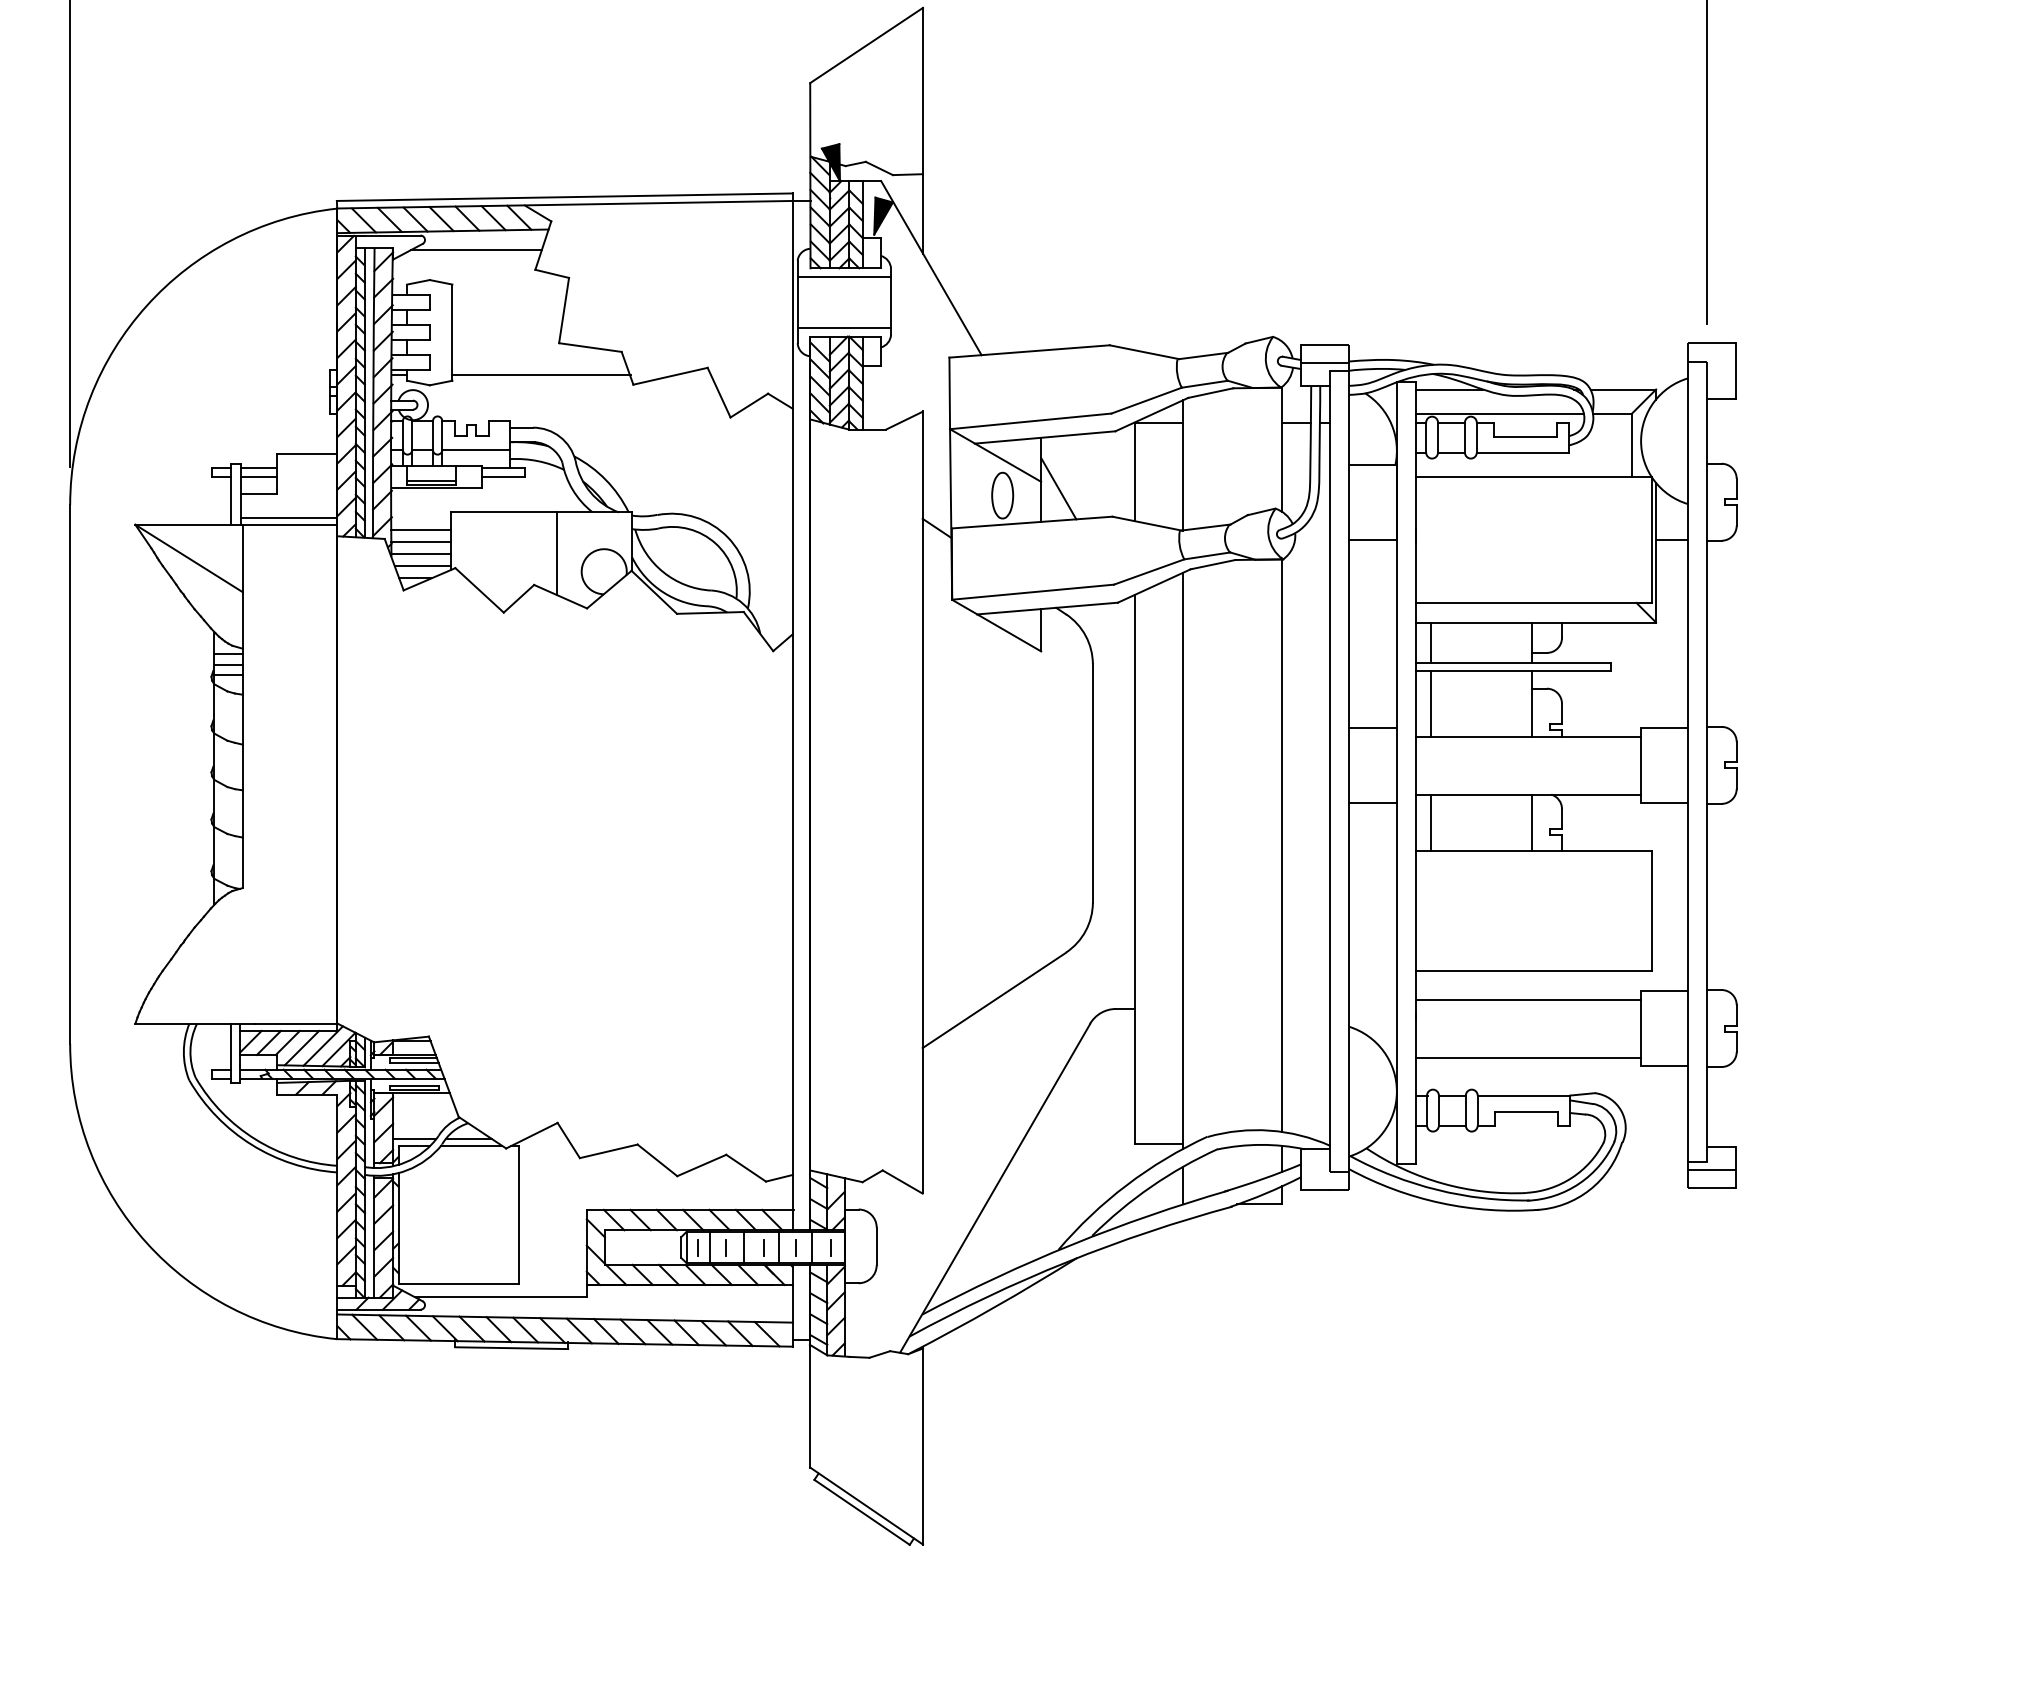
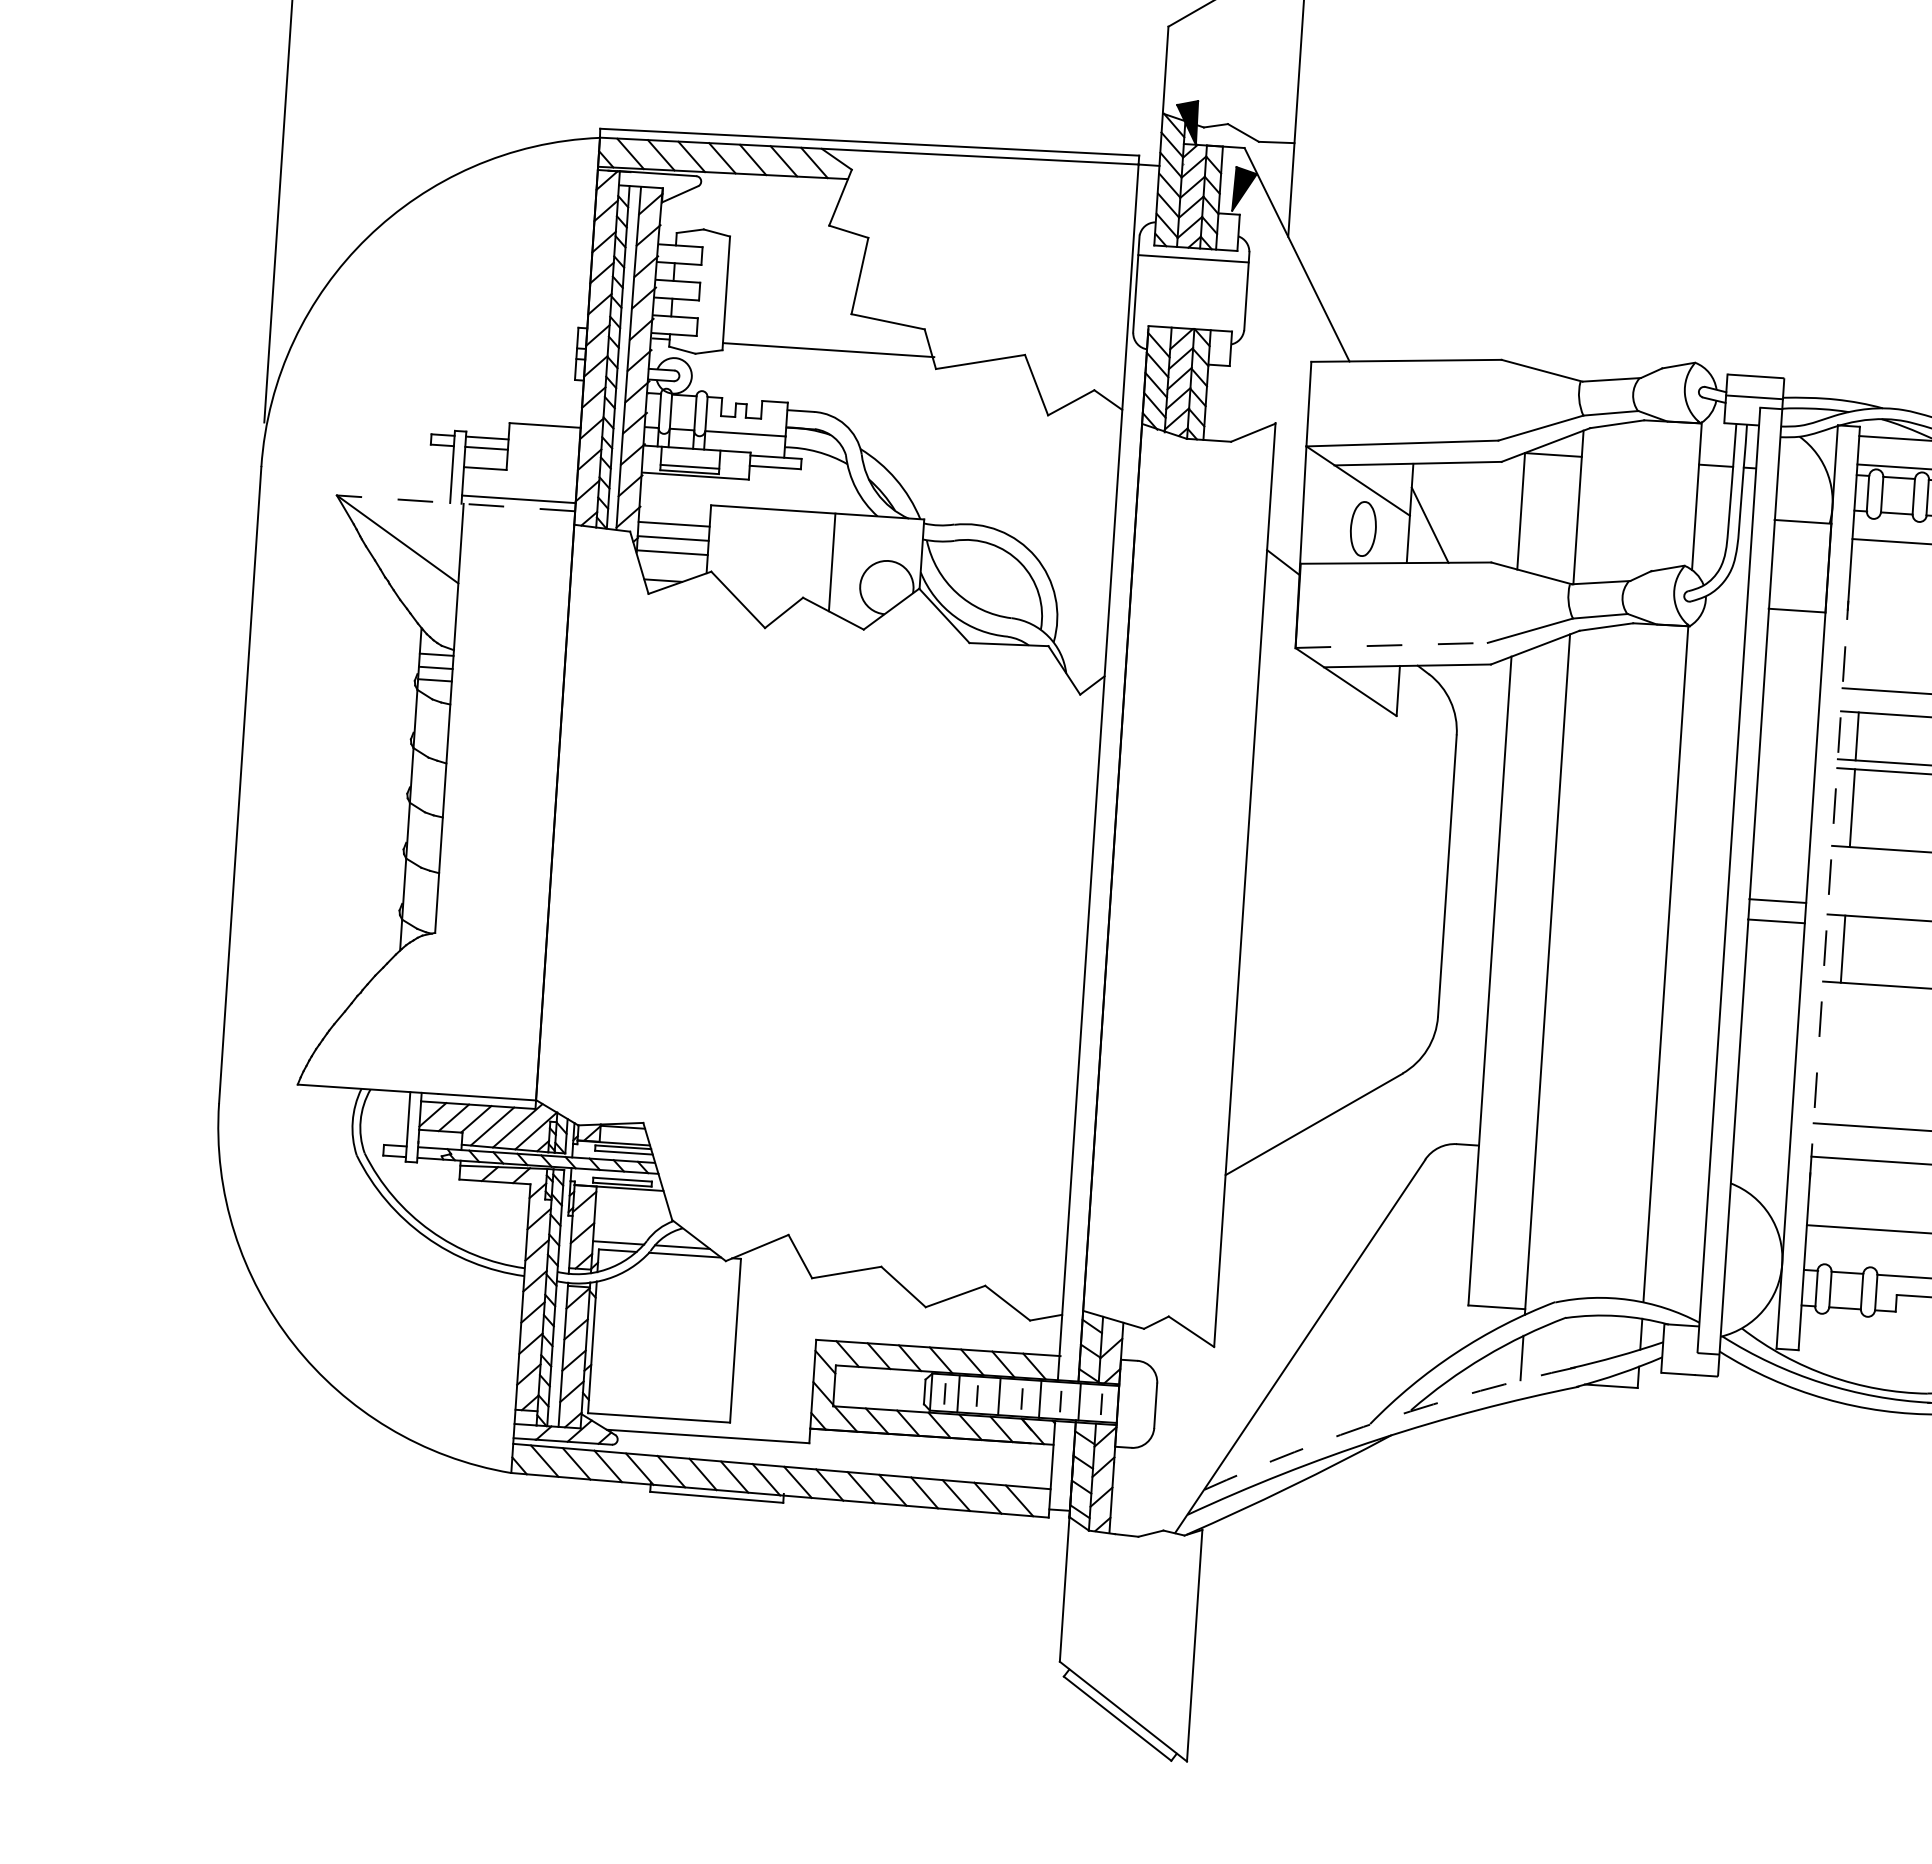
line: (475, 250) -> (760, 198), removed
line: (844, 327) -> (1189, 318), removed
line: (236, 524) -> (456, 502), solid -> dashed
line: (422, 566) -> (672, 567), removed
line: (1033, 592) -> (1392, 645), solid -> dashed
line: (1372, 728) -> (1777, 901), moved
line: (1415, 773) -> (1829, 889), solid -> dashed
arc: (1072, 1244) -> (1387, 1418), solid -> dashed

